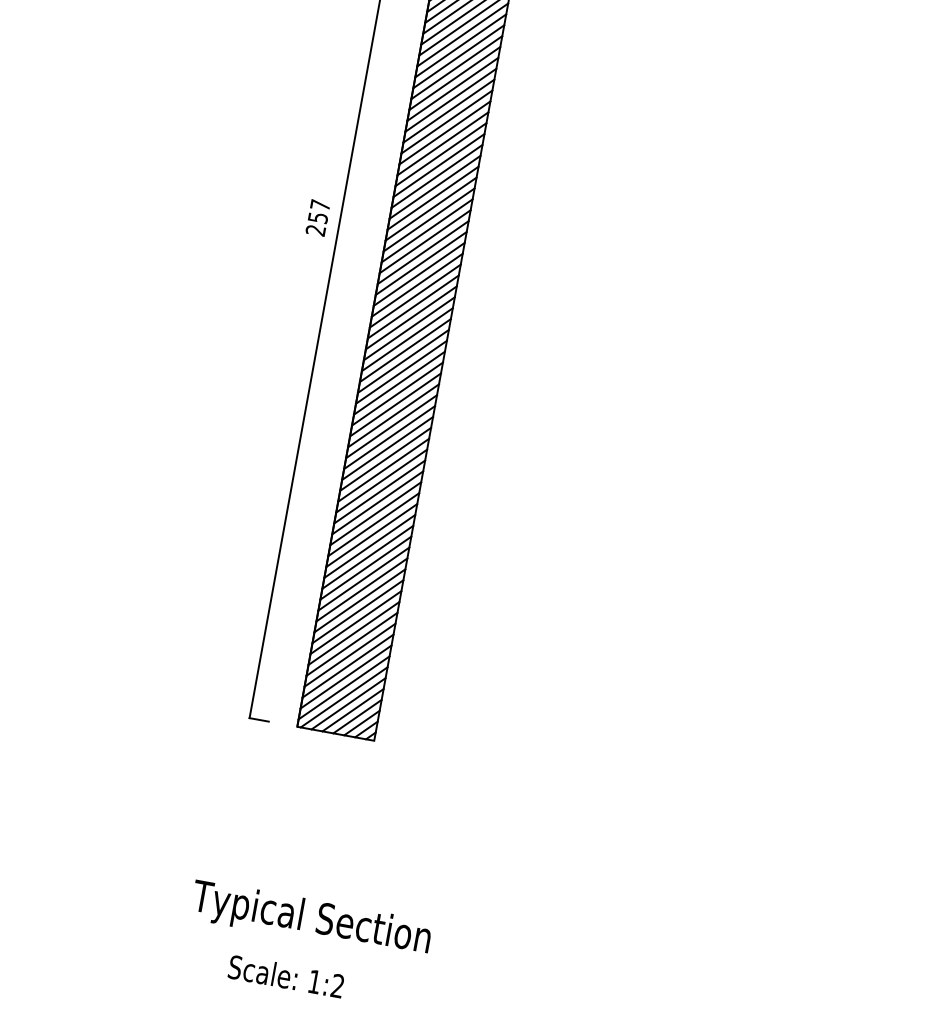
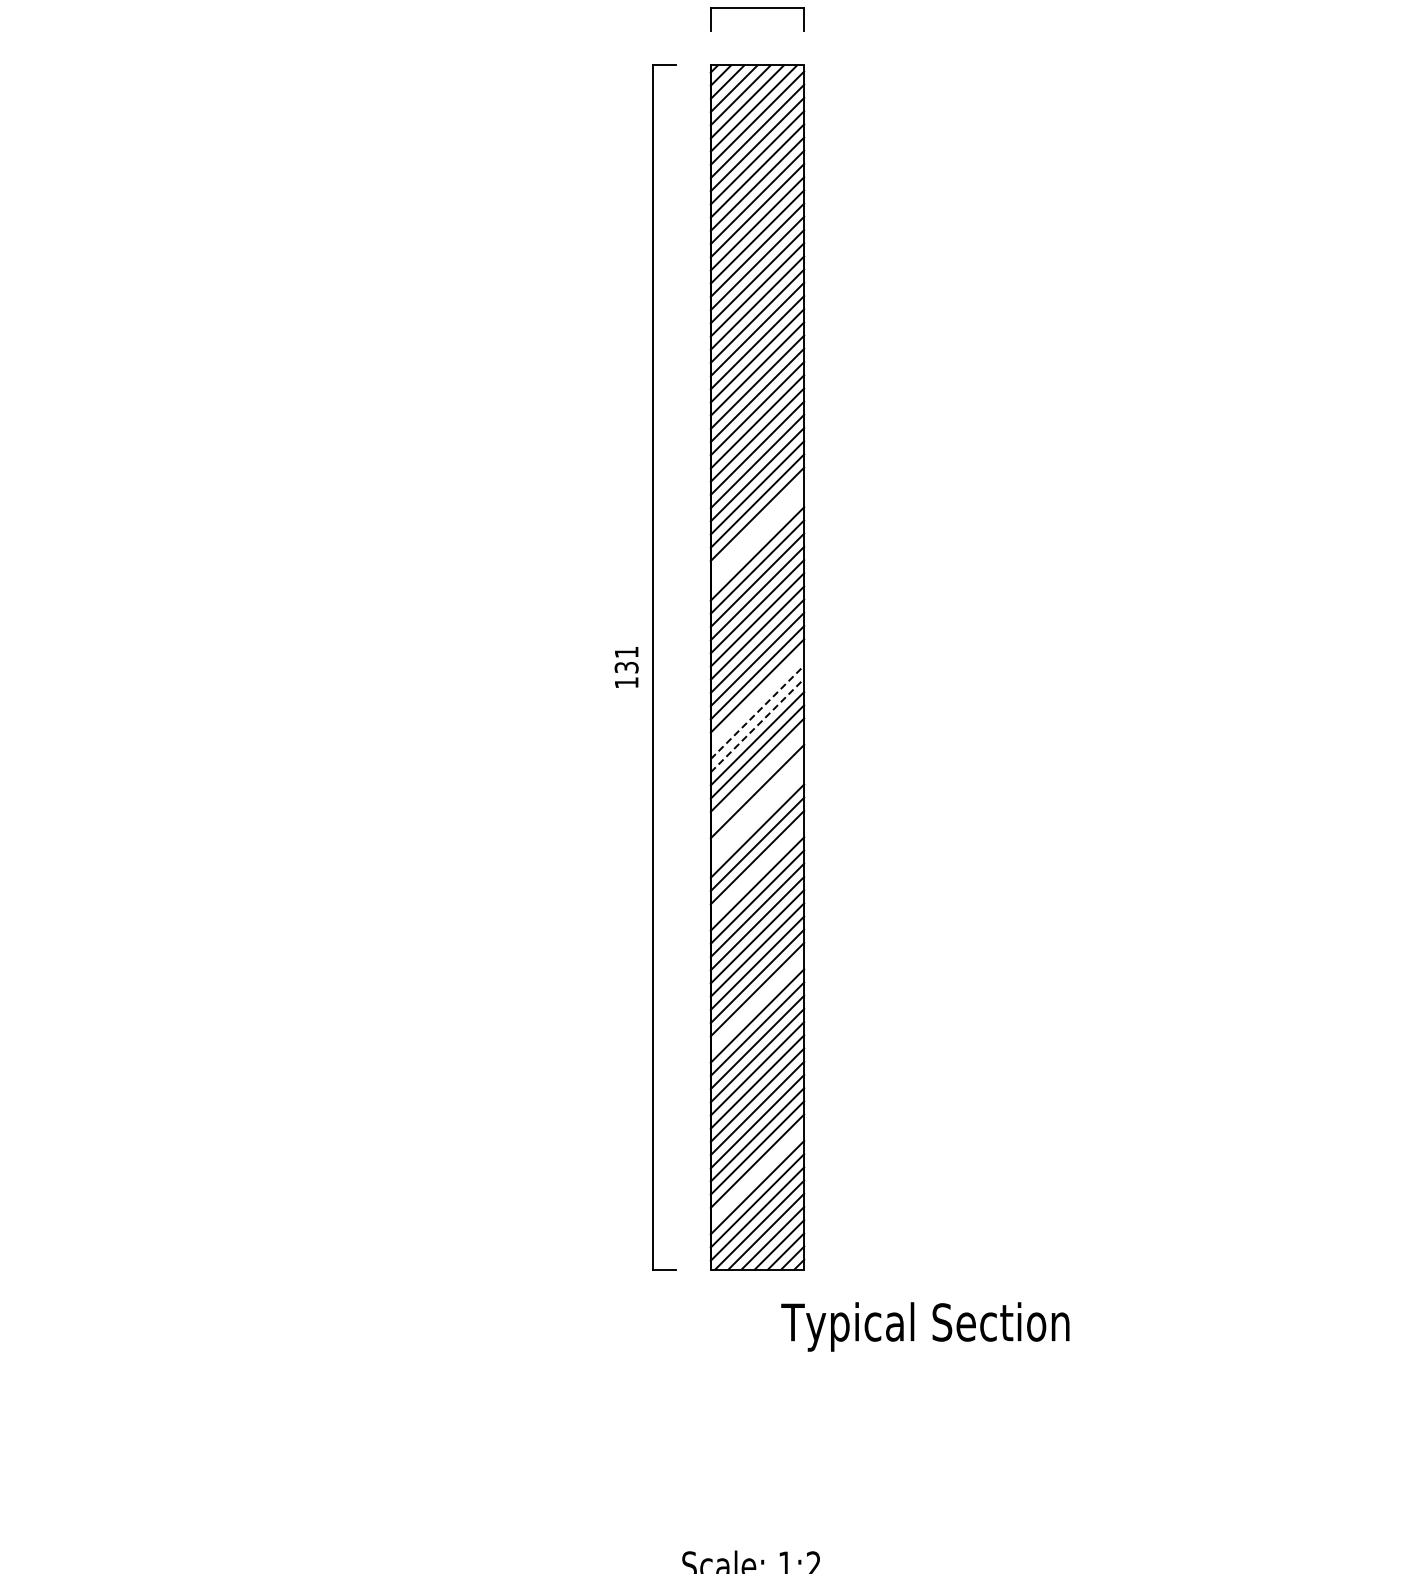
line: (446, 122) -> (757, 527), removed
line: (445, 132) -> (757, 540), removed
text: (318, 217) -> (626, 667), 257 -> 131
line: (421, 262) -> (757, 698), removed
line: (419, 274) -> (757, 712), solid -> dashed
line: (417, 285) -> (757, 725), solid -> dashed
line: (409, 328) -> (757, 778), removed
line: (405, 350) -> (757, 804), removed
line: (403, 361) -> (757, 817), removed
line: (395, 404) -> (757, 870), removed
line: (375, 513) -> (757, 1002), removed
line: (350, 655) -> (757, 1174), removed
text: (311, 919) -> (925, 1326), moved

